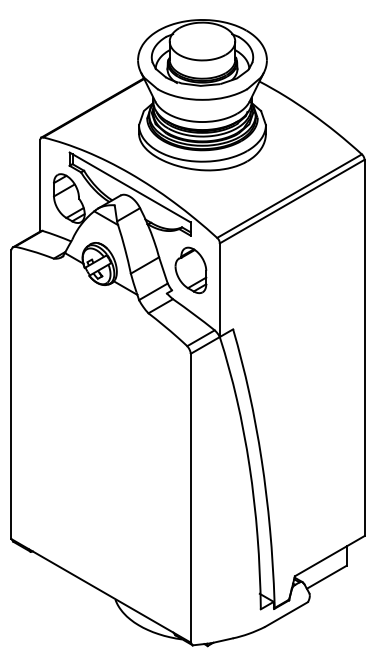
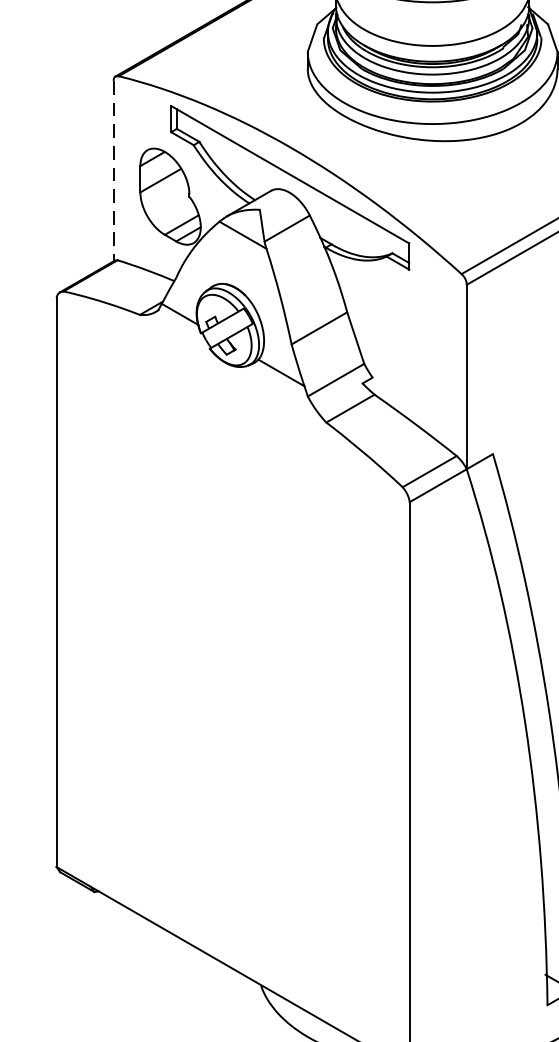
line: (40, 185) -> (113, 170), solid -> dashed
part: (190, 270) -> (409, 338), removed

